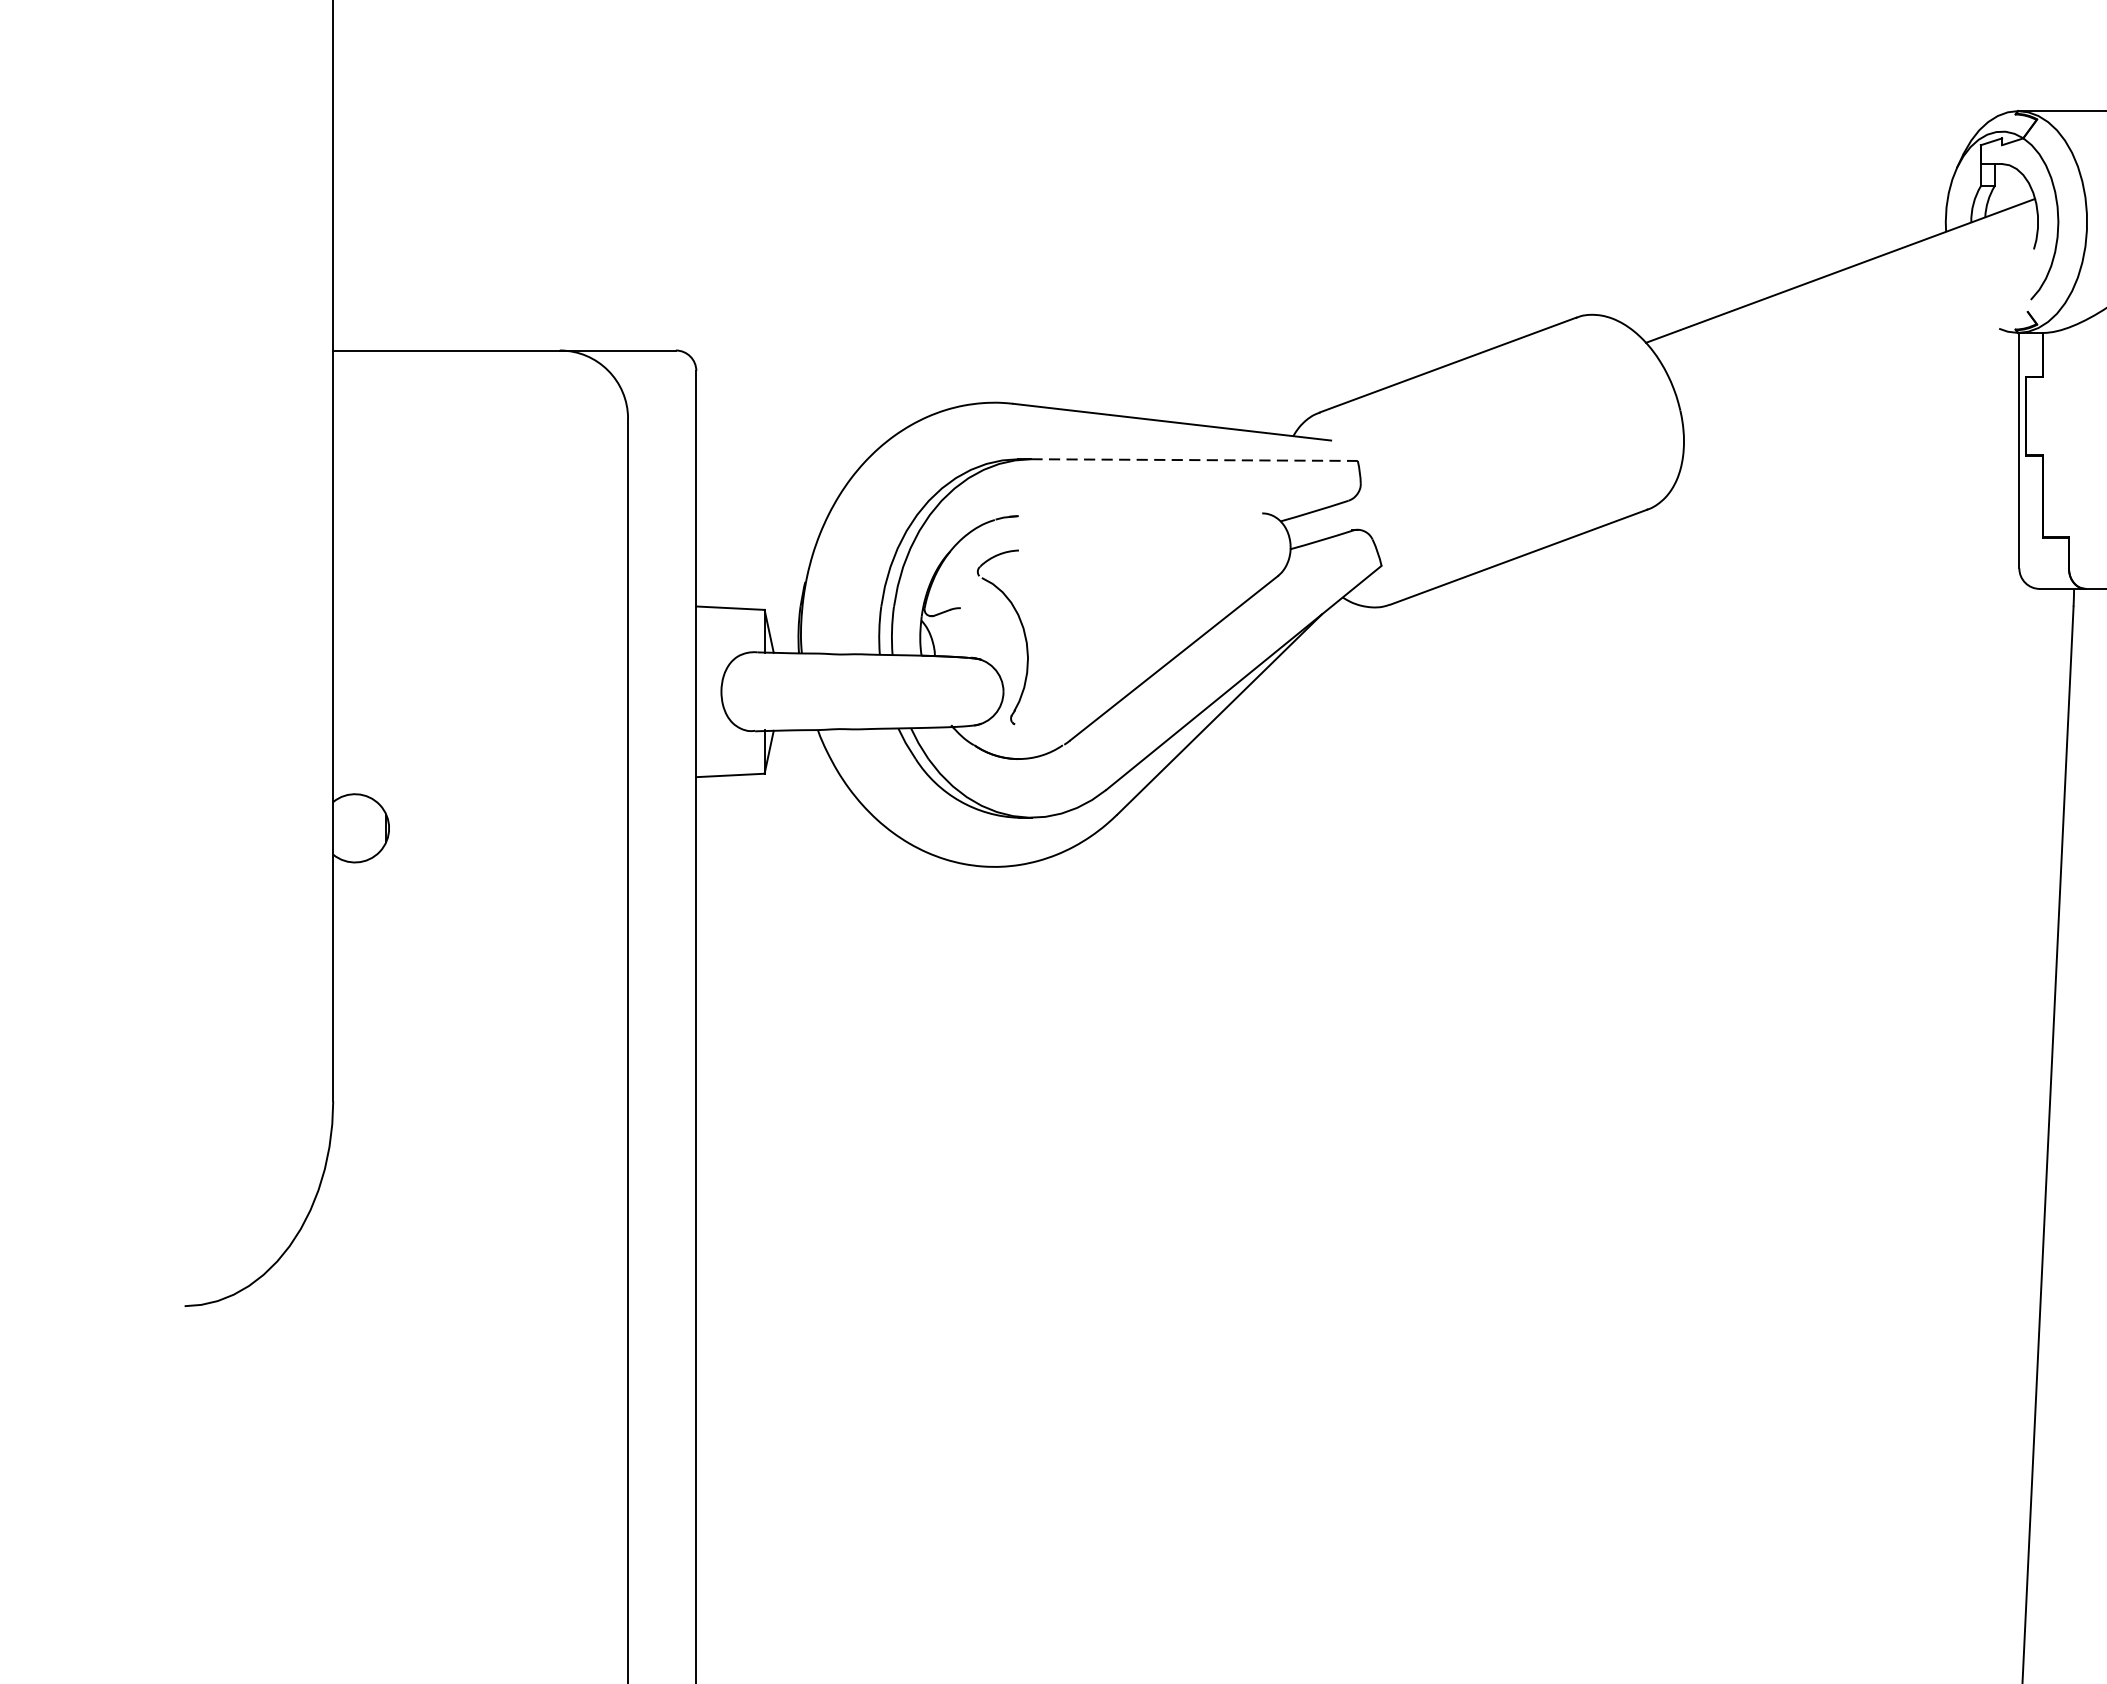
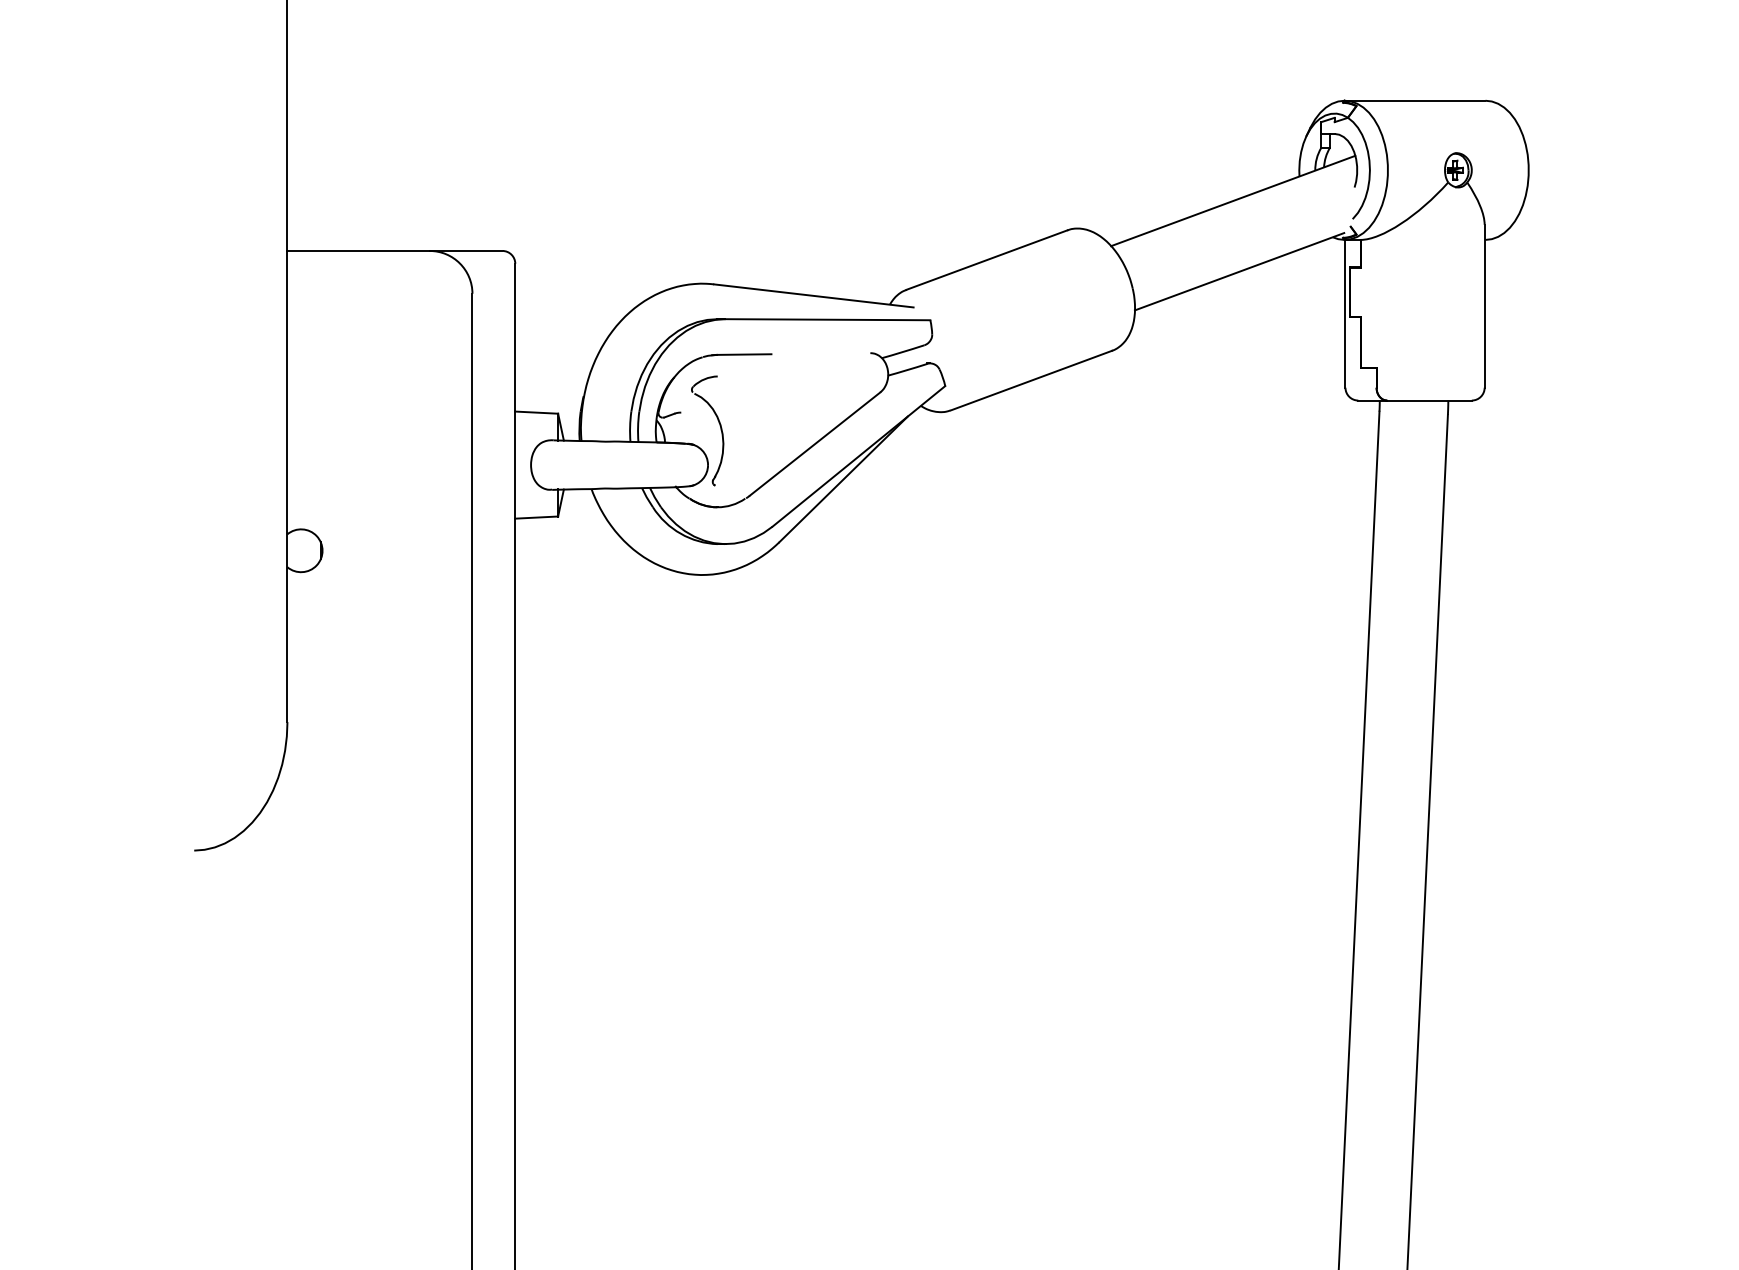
line: (1850, 383) -> (1239, 271), added
line: (1195, 459) -> (828, 319), dashed -> solid
line: (1060, 515) -> (743, 354), added

